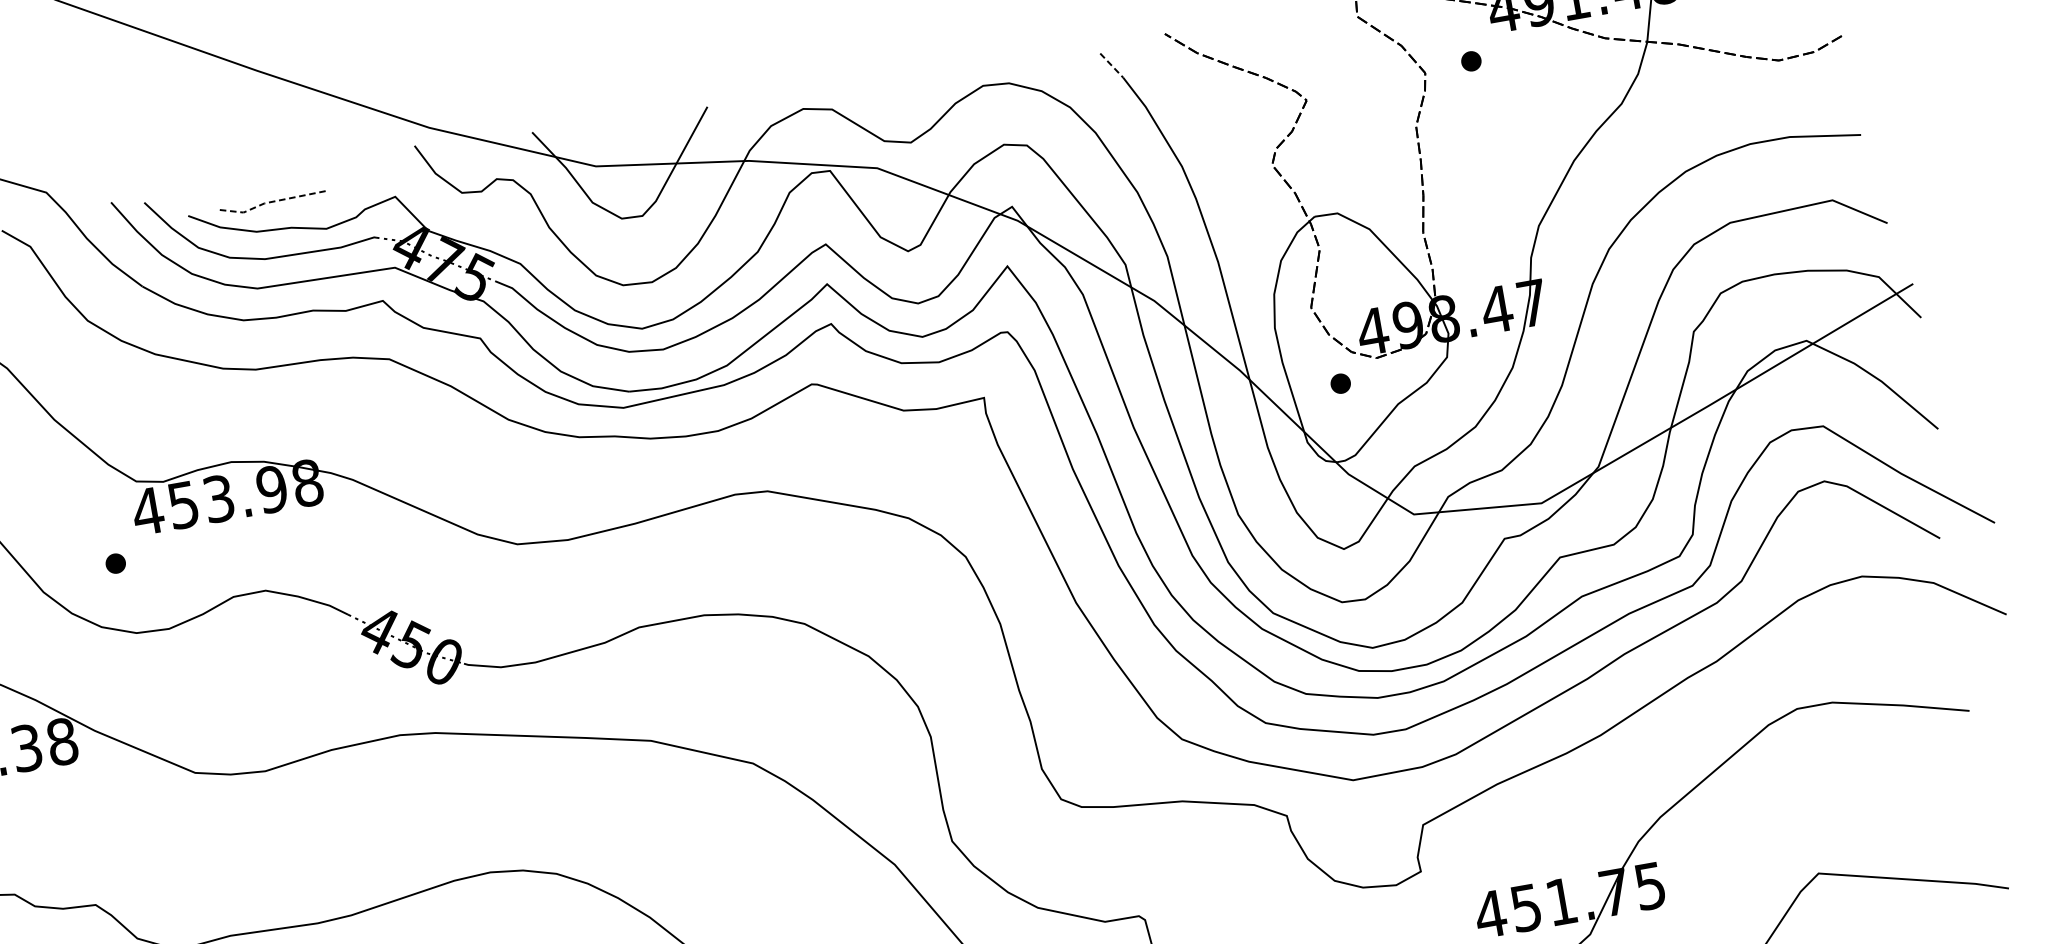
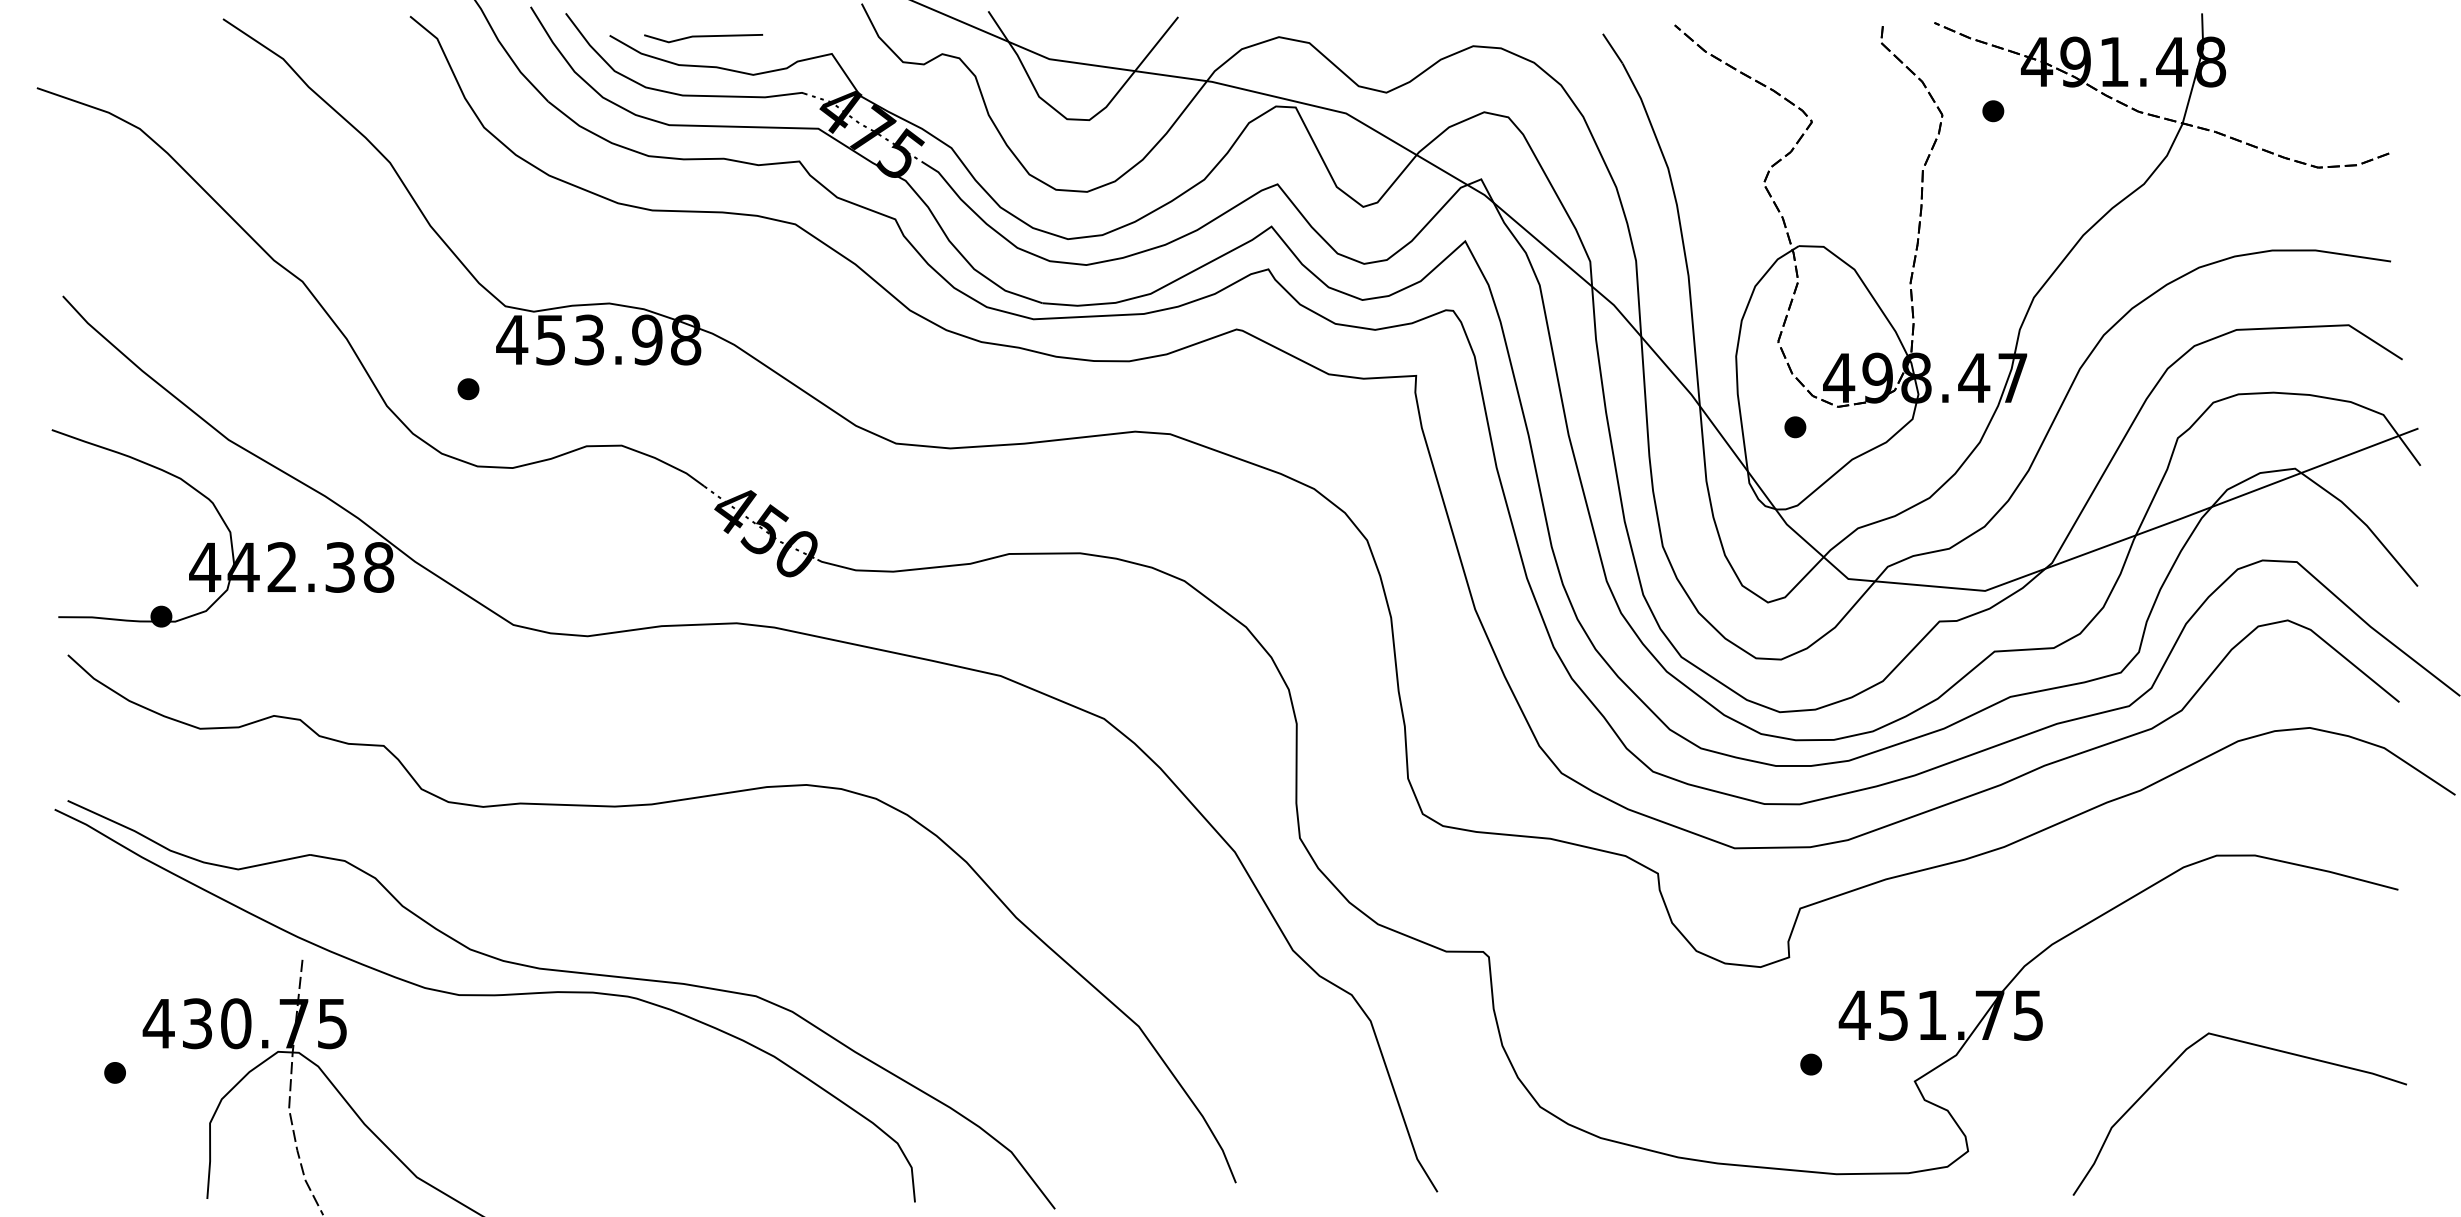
line: (1111, 65) -> (1612, 48), dashed -> solid
line: (272, 201) -> (701, 36), dashed -> solid

